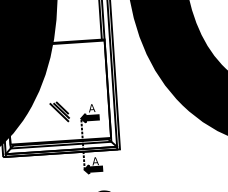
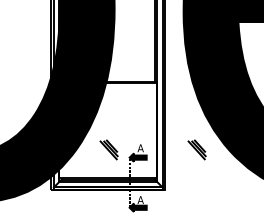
part: (149, 105) -> (196, 149), added

